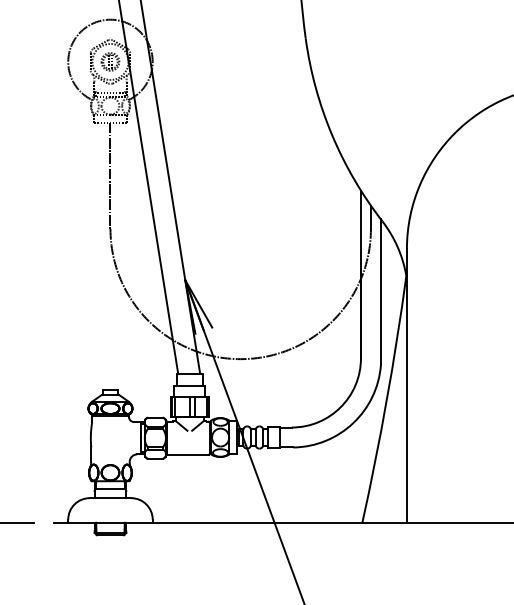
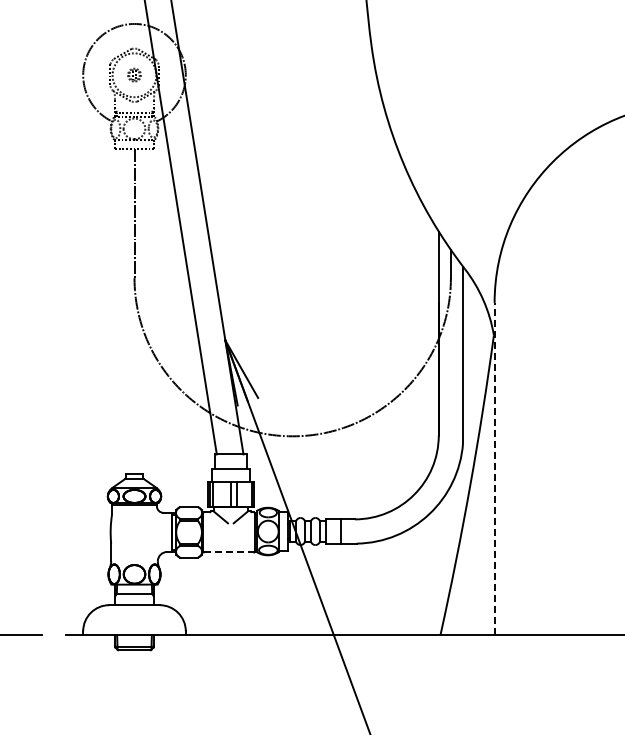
part: (110, 61) -> (134, 74), size x0.6
line: (406, 385) -> (494, 468), solid -> dashed
line: (188, 454) -> (229, 552), solid -> dashed

